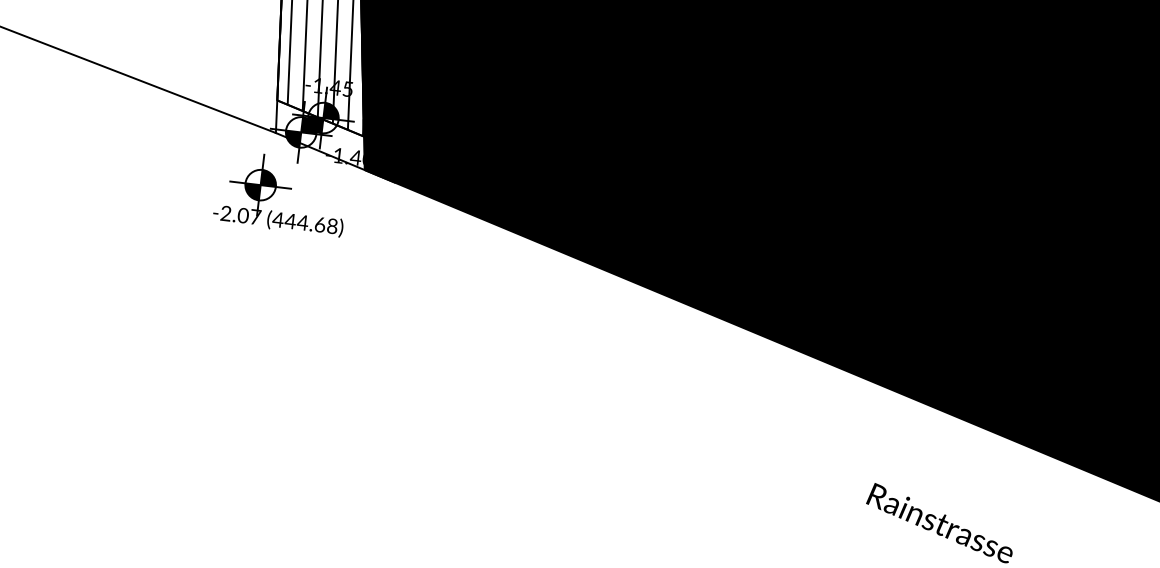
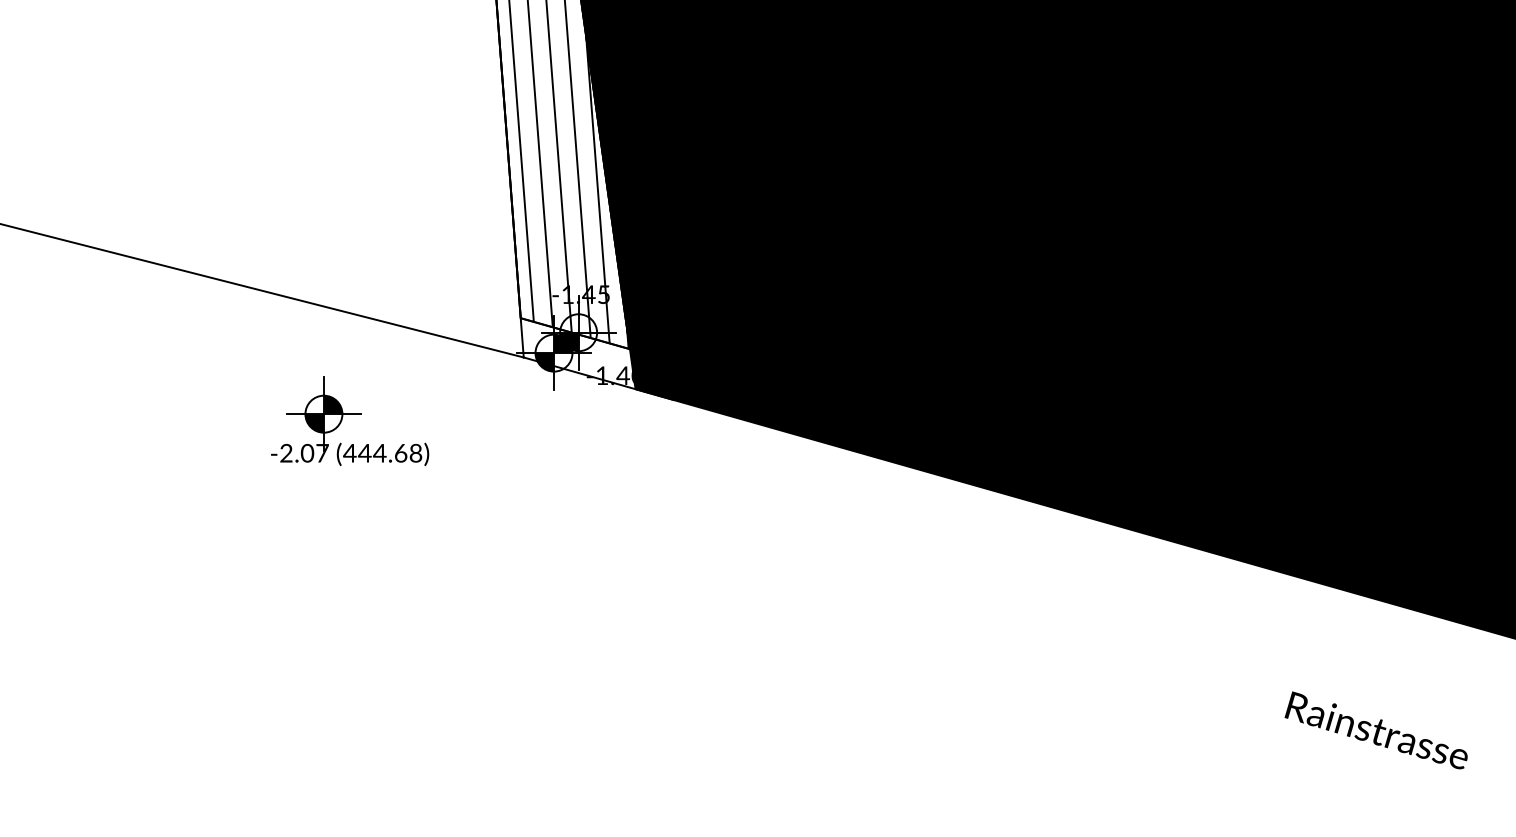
fill: (331, 111) -> (587, 323), removed
part: (282, 188) -> (350, 414), moved

